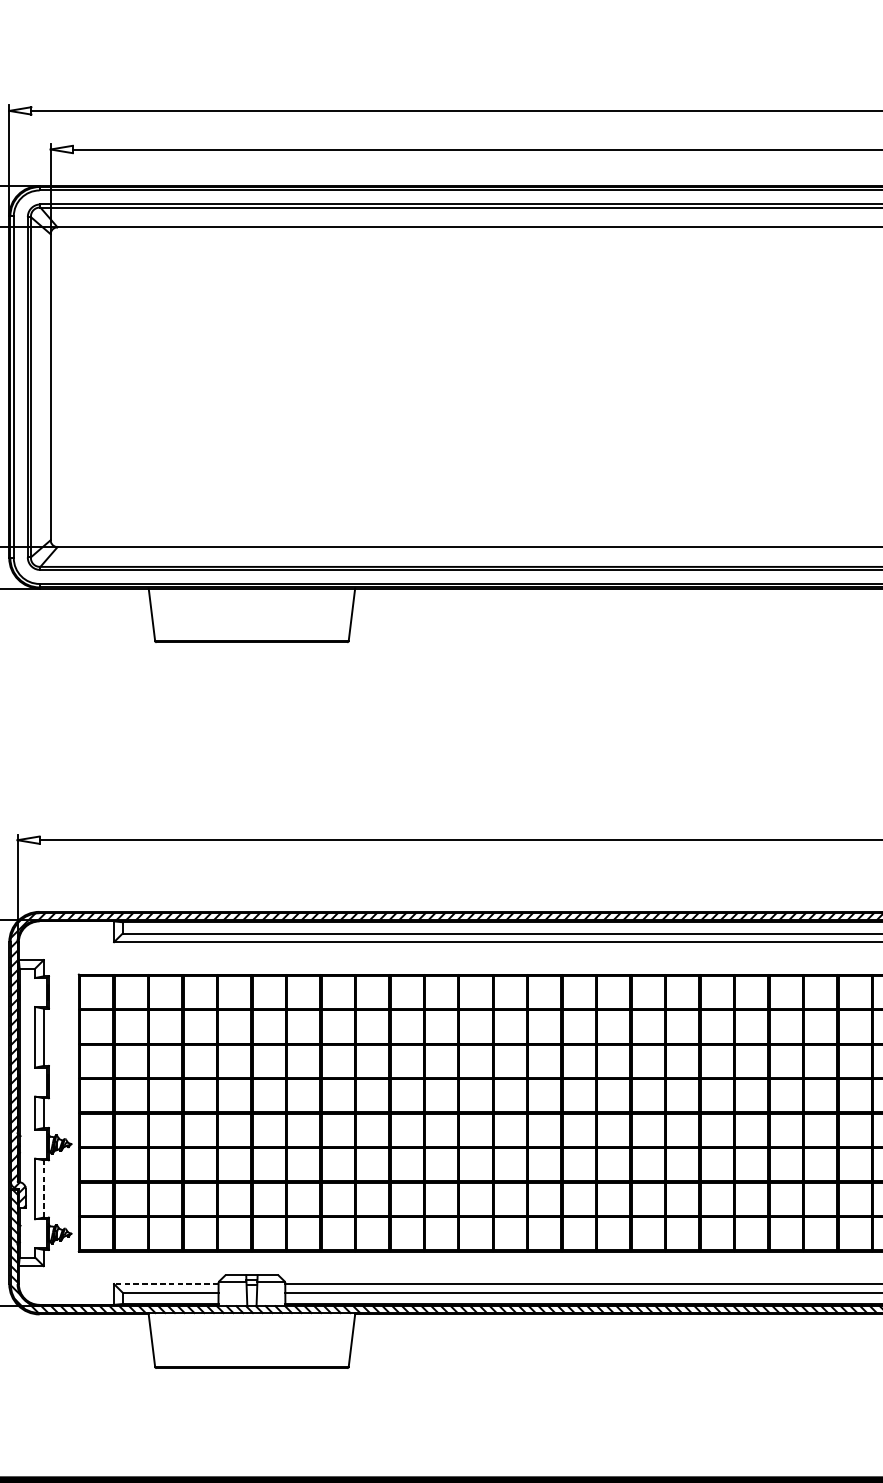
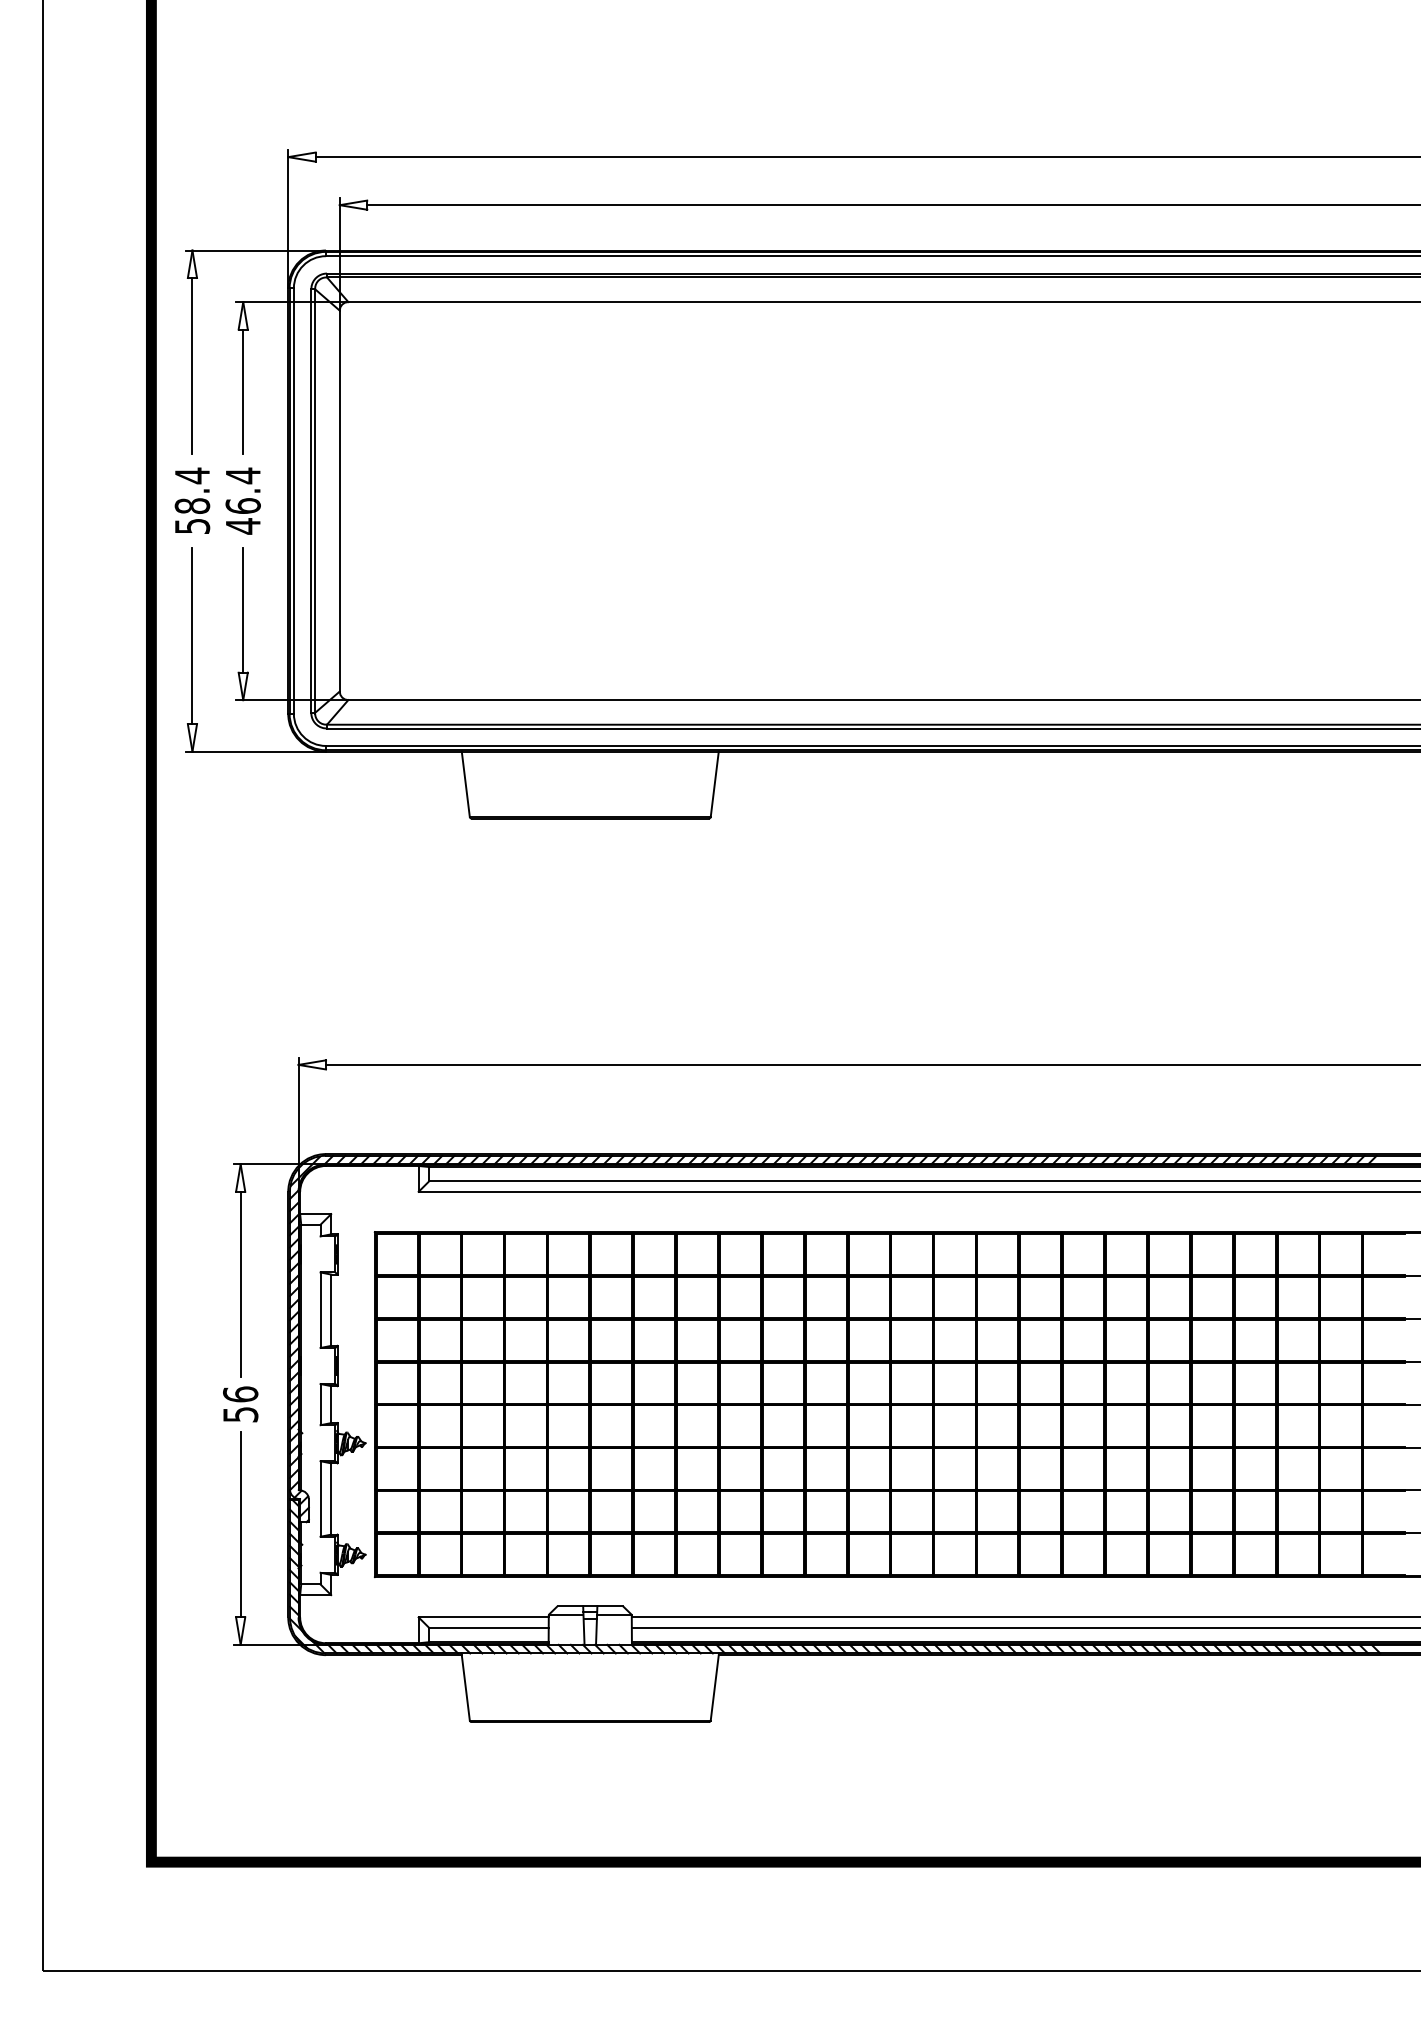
line: (44, 1188) -> (331, 1498), dashed -> solid
line: (166, 1284) -> (483, 1617), dashed -> solid

